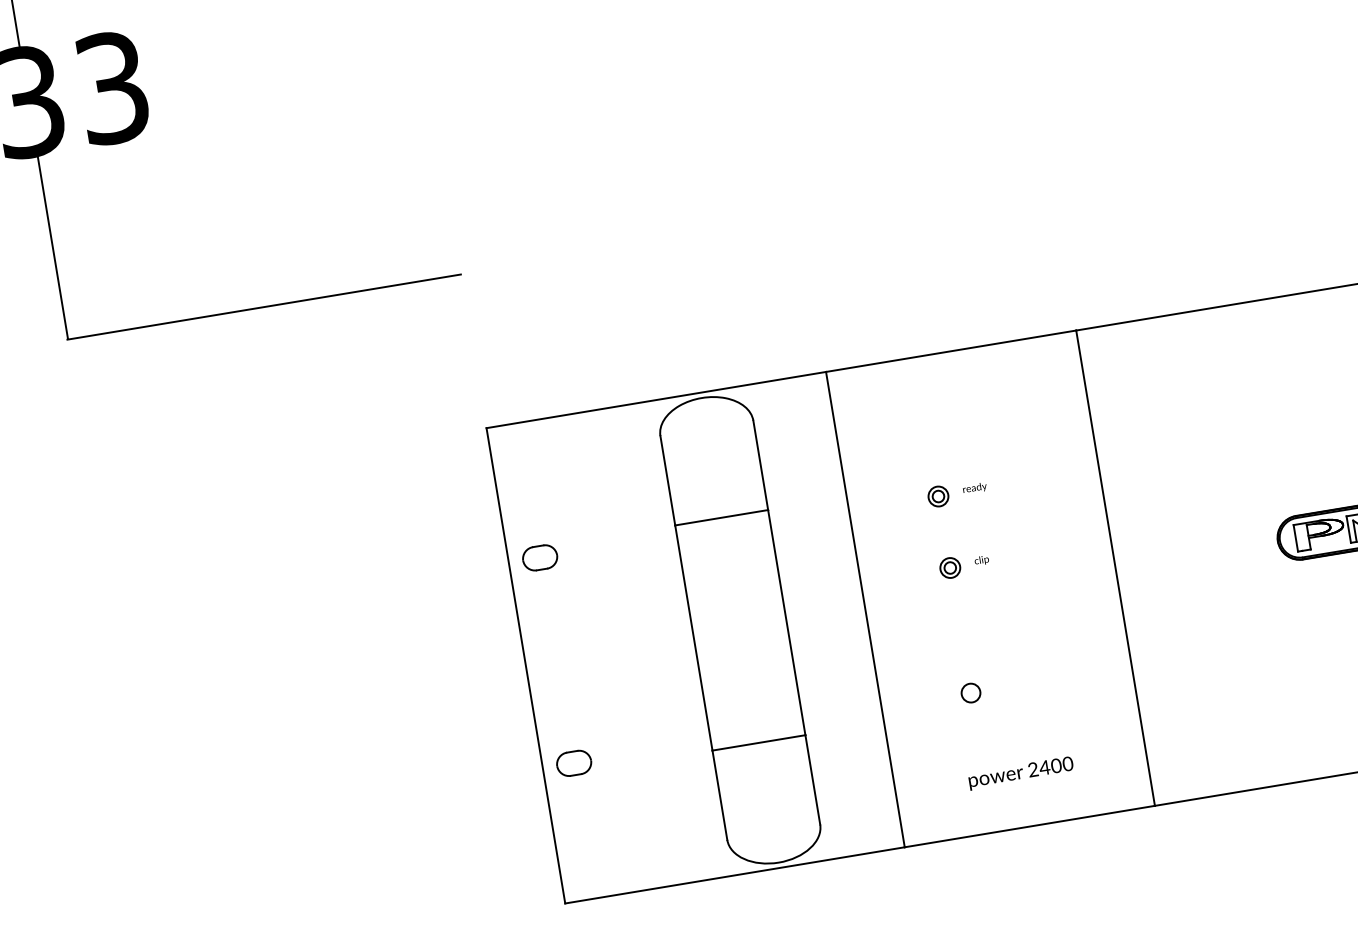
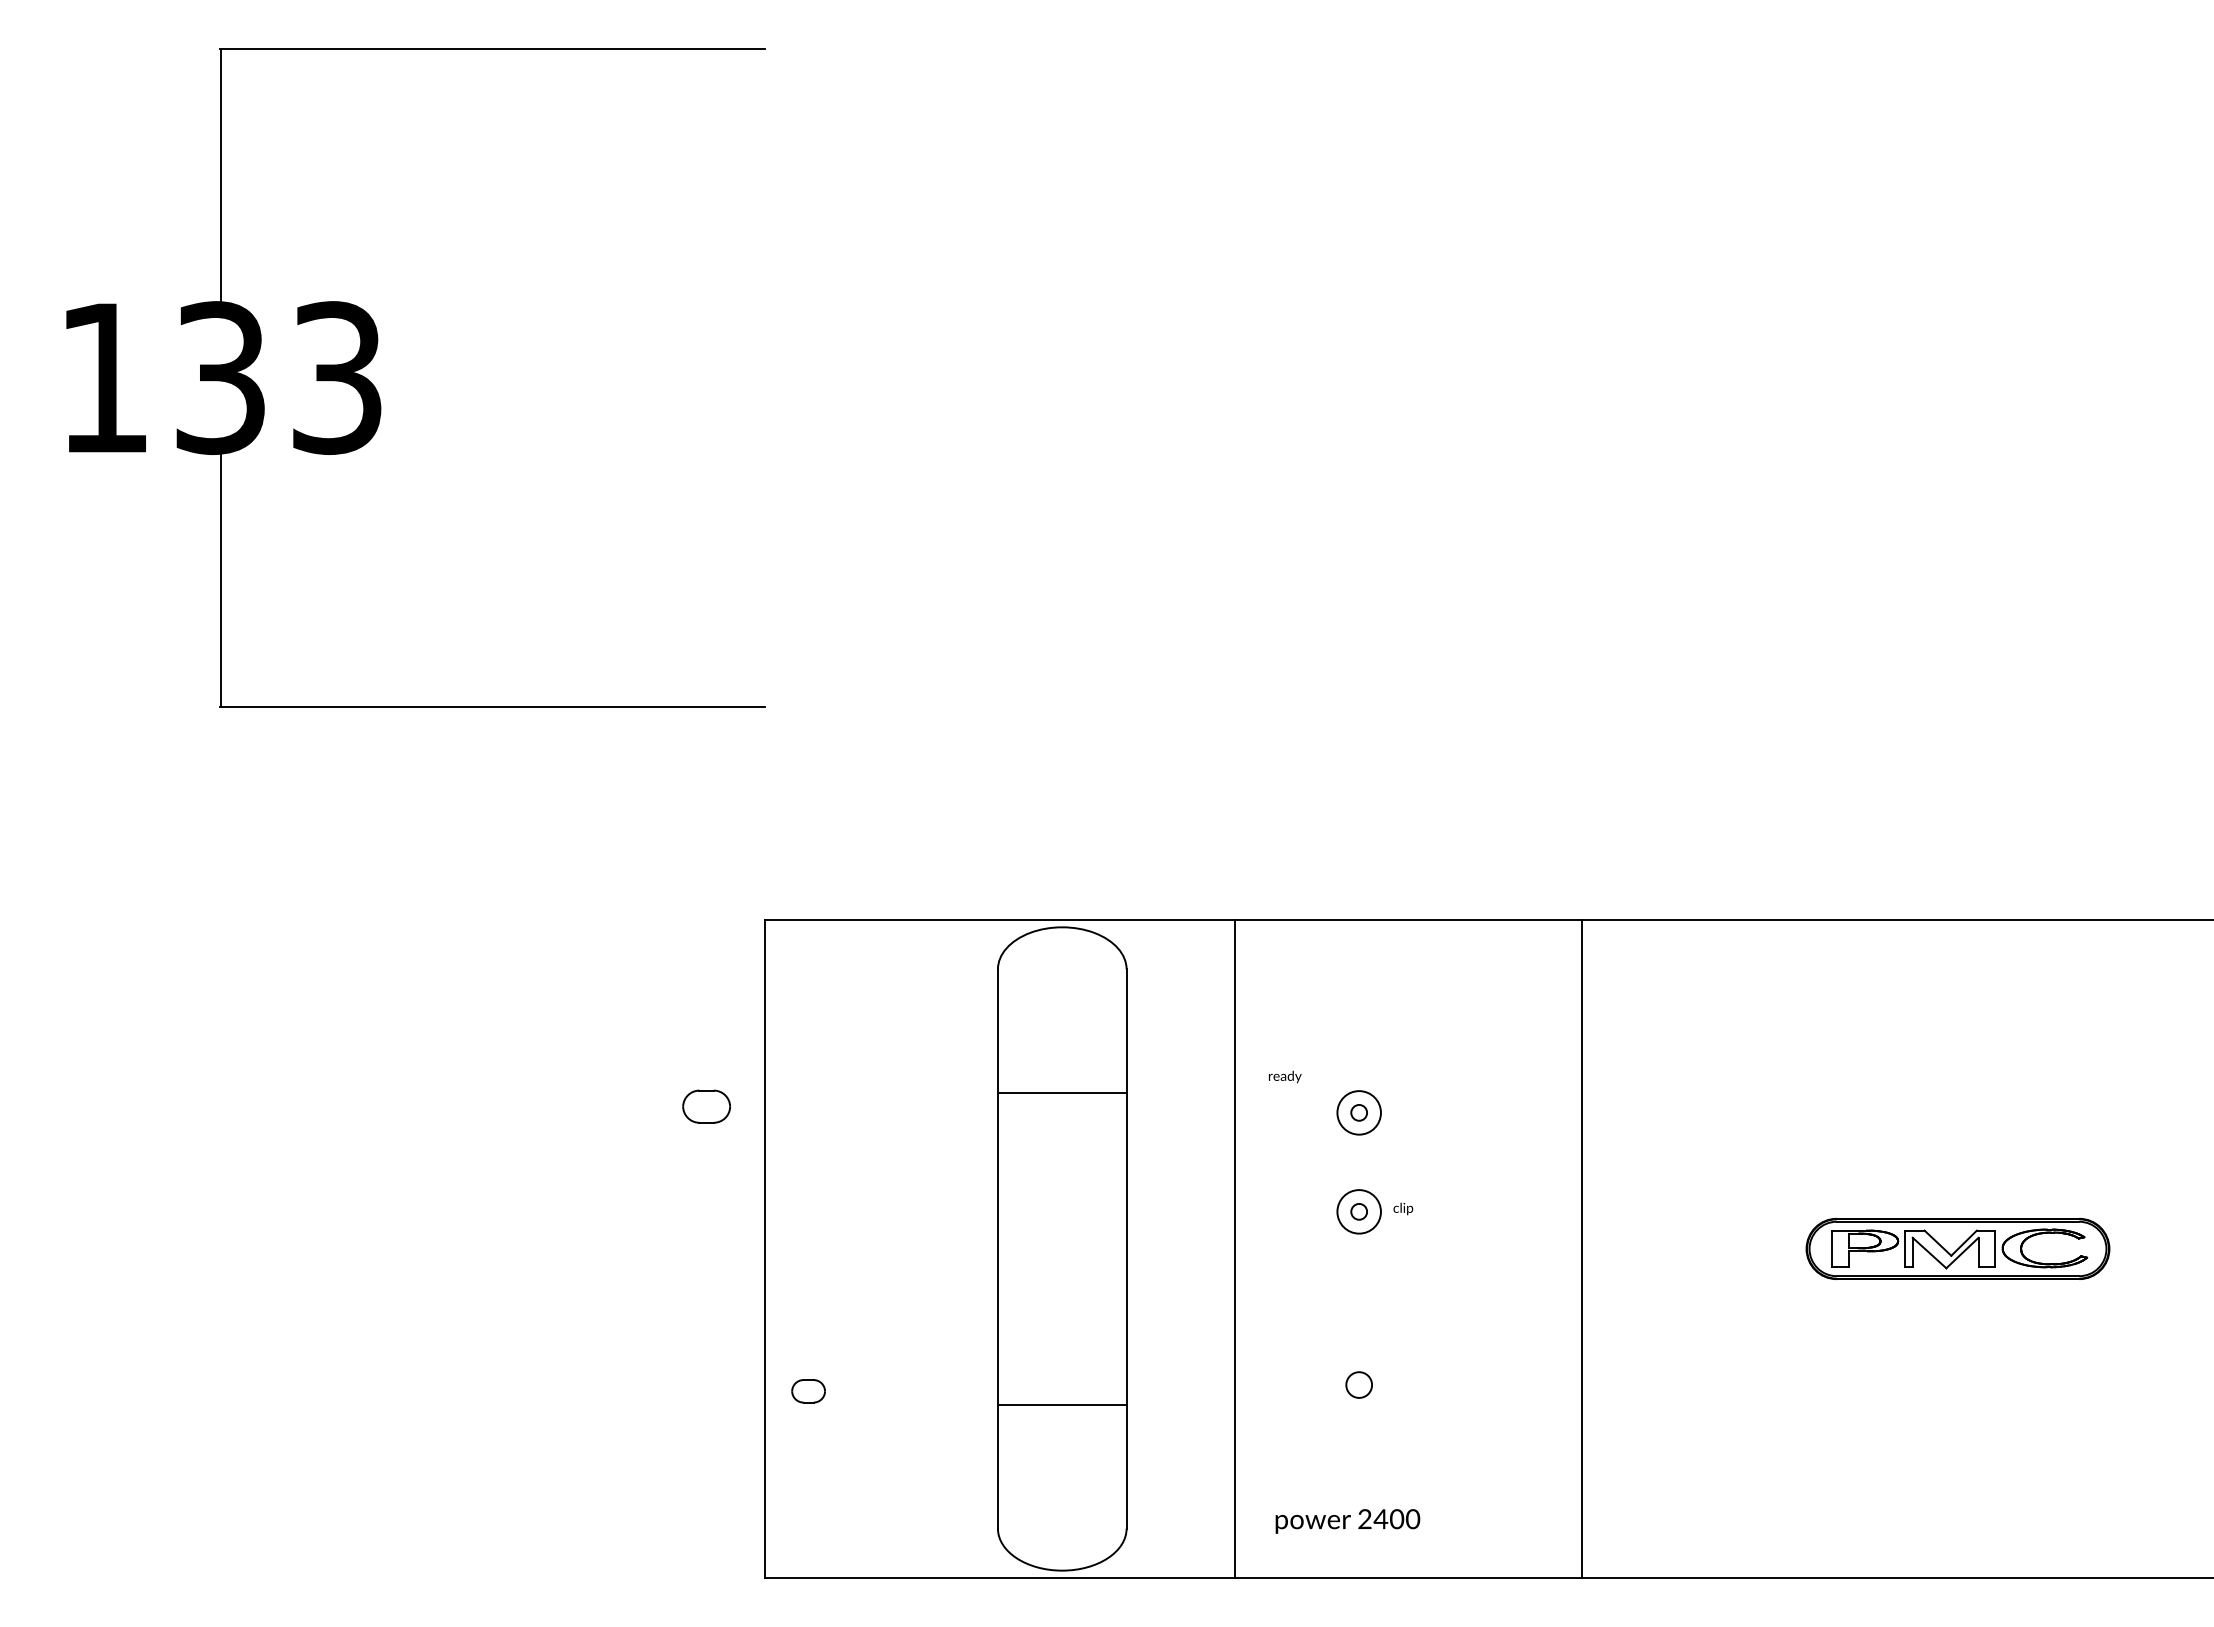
text: (975, 487) -> (1285, 1076), moved
circle: (937, 496) -> (1358, 1112), size x1.6
part: (540, 557) -> (706, 1106), moved
circle: (949, 567) -> (1358, 1211), size x1.6
part: (574, 763) -> (808, 1391), size x0.7
text: (1020, 773) -> (1347, 1521), moved

